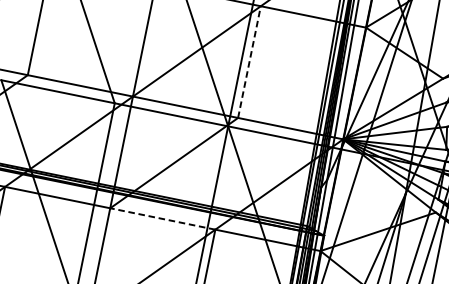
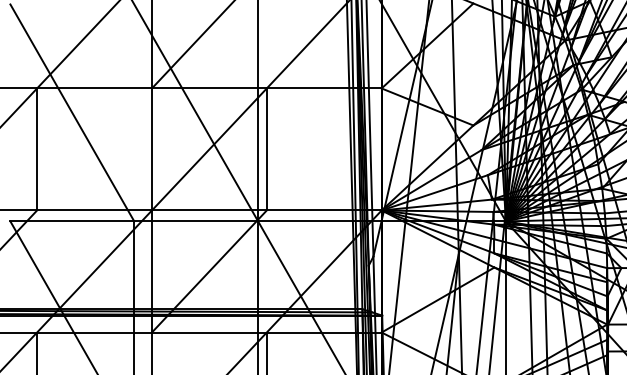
line: (249, 61) -> (266, 148), dashed -> solid
line: (162, 218) -> (208, 332), dashed -> solid

